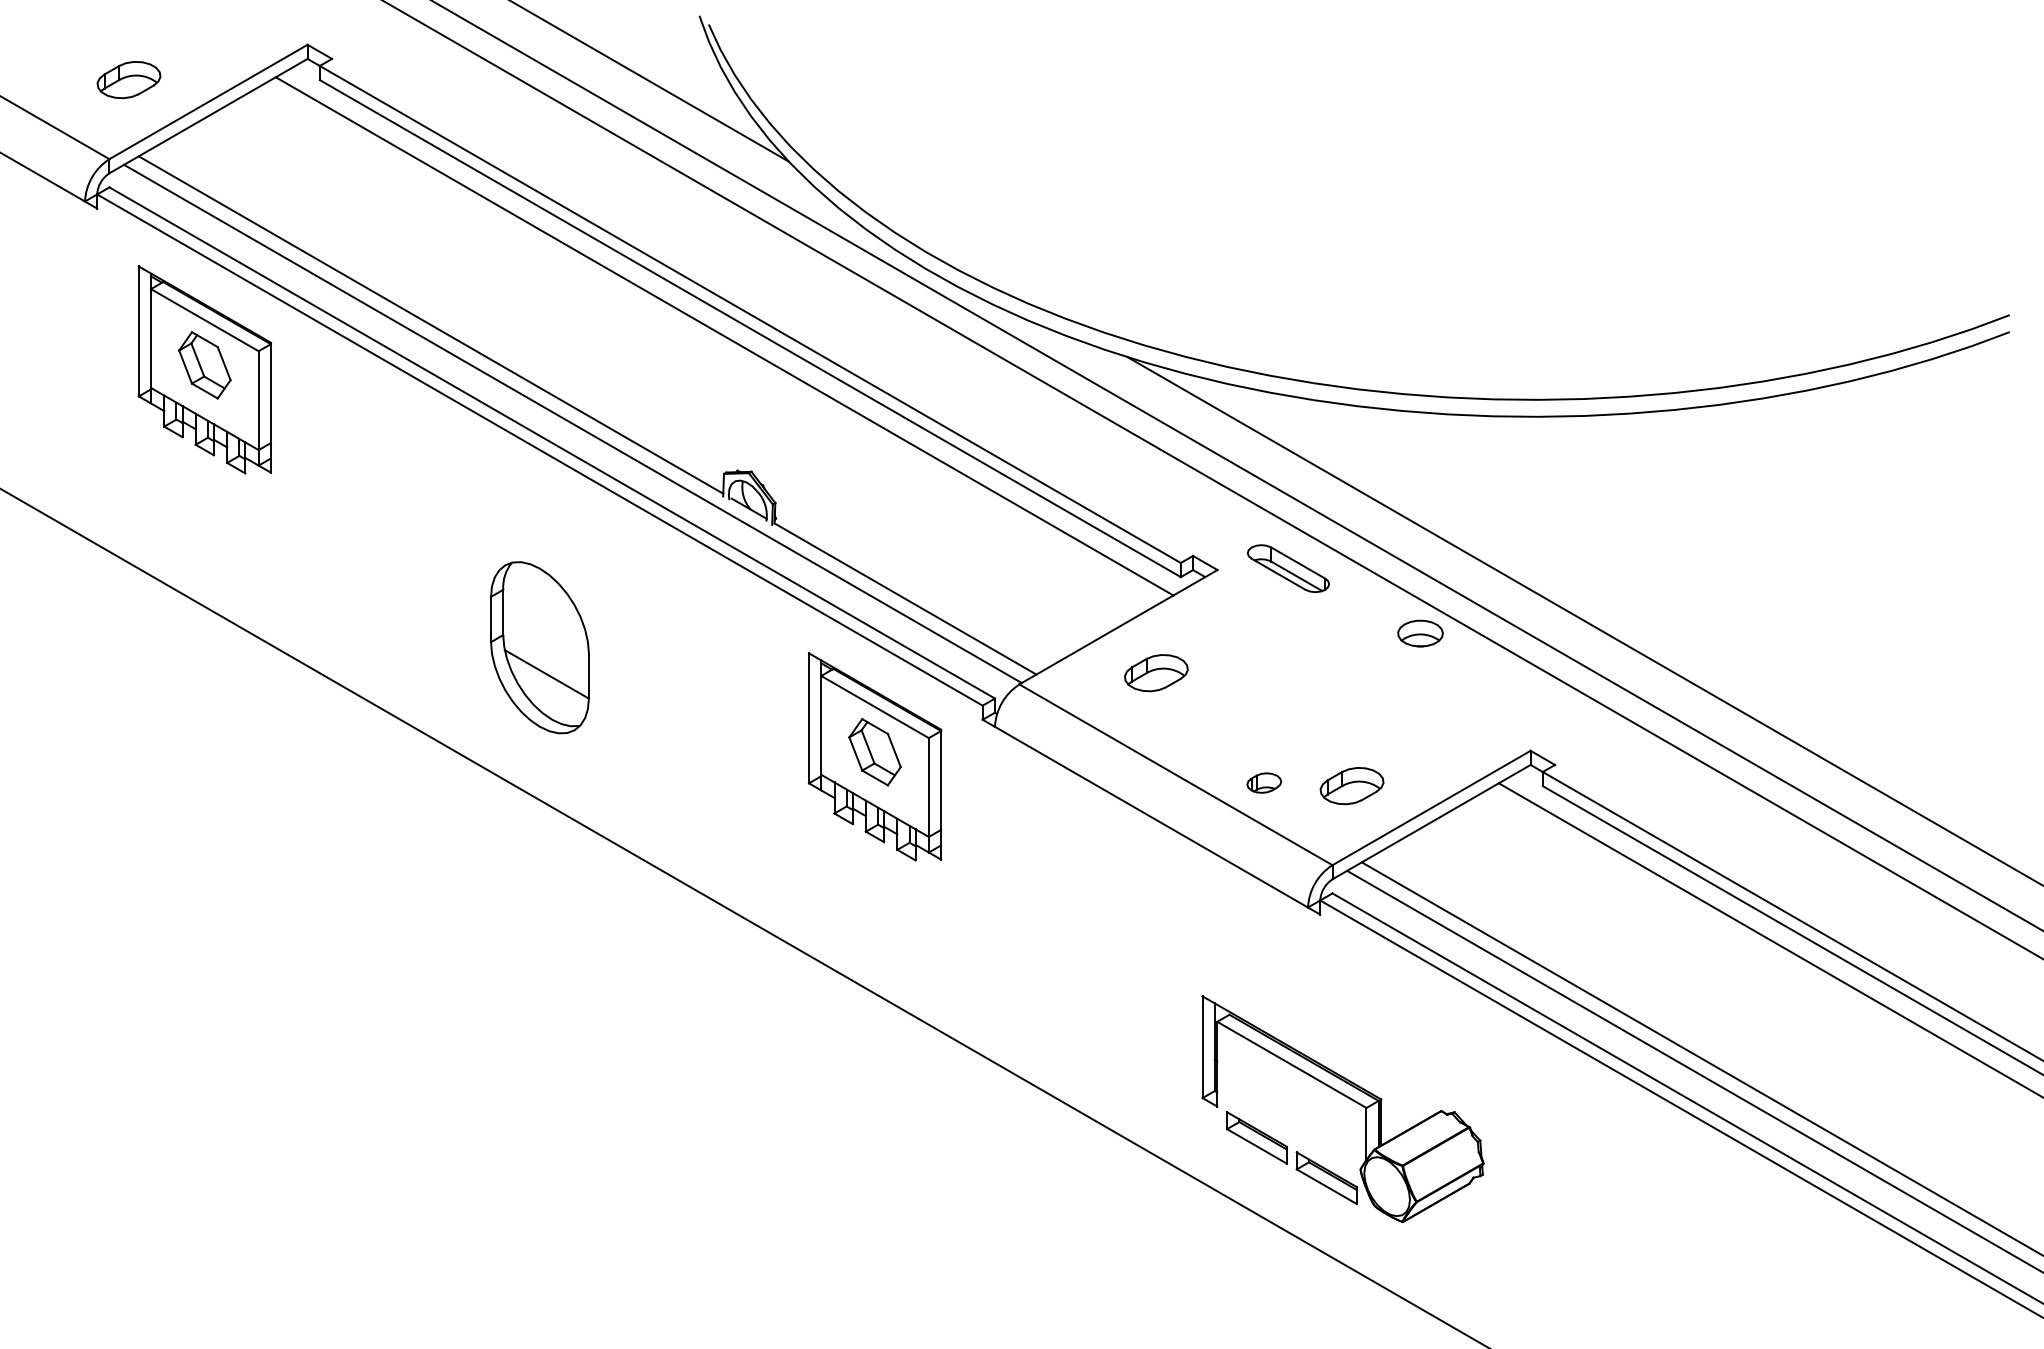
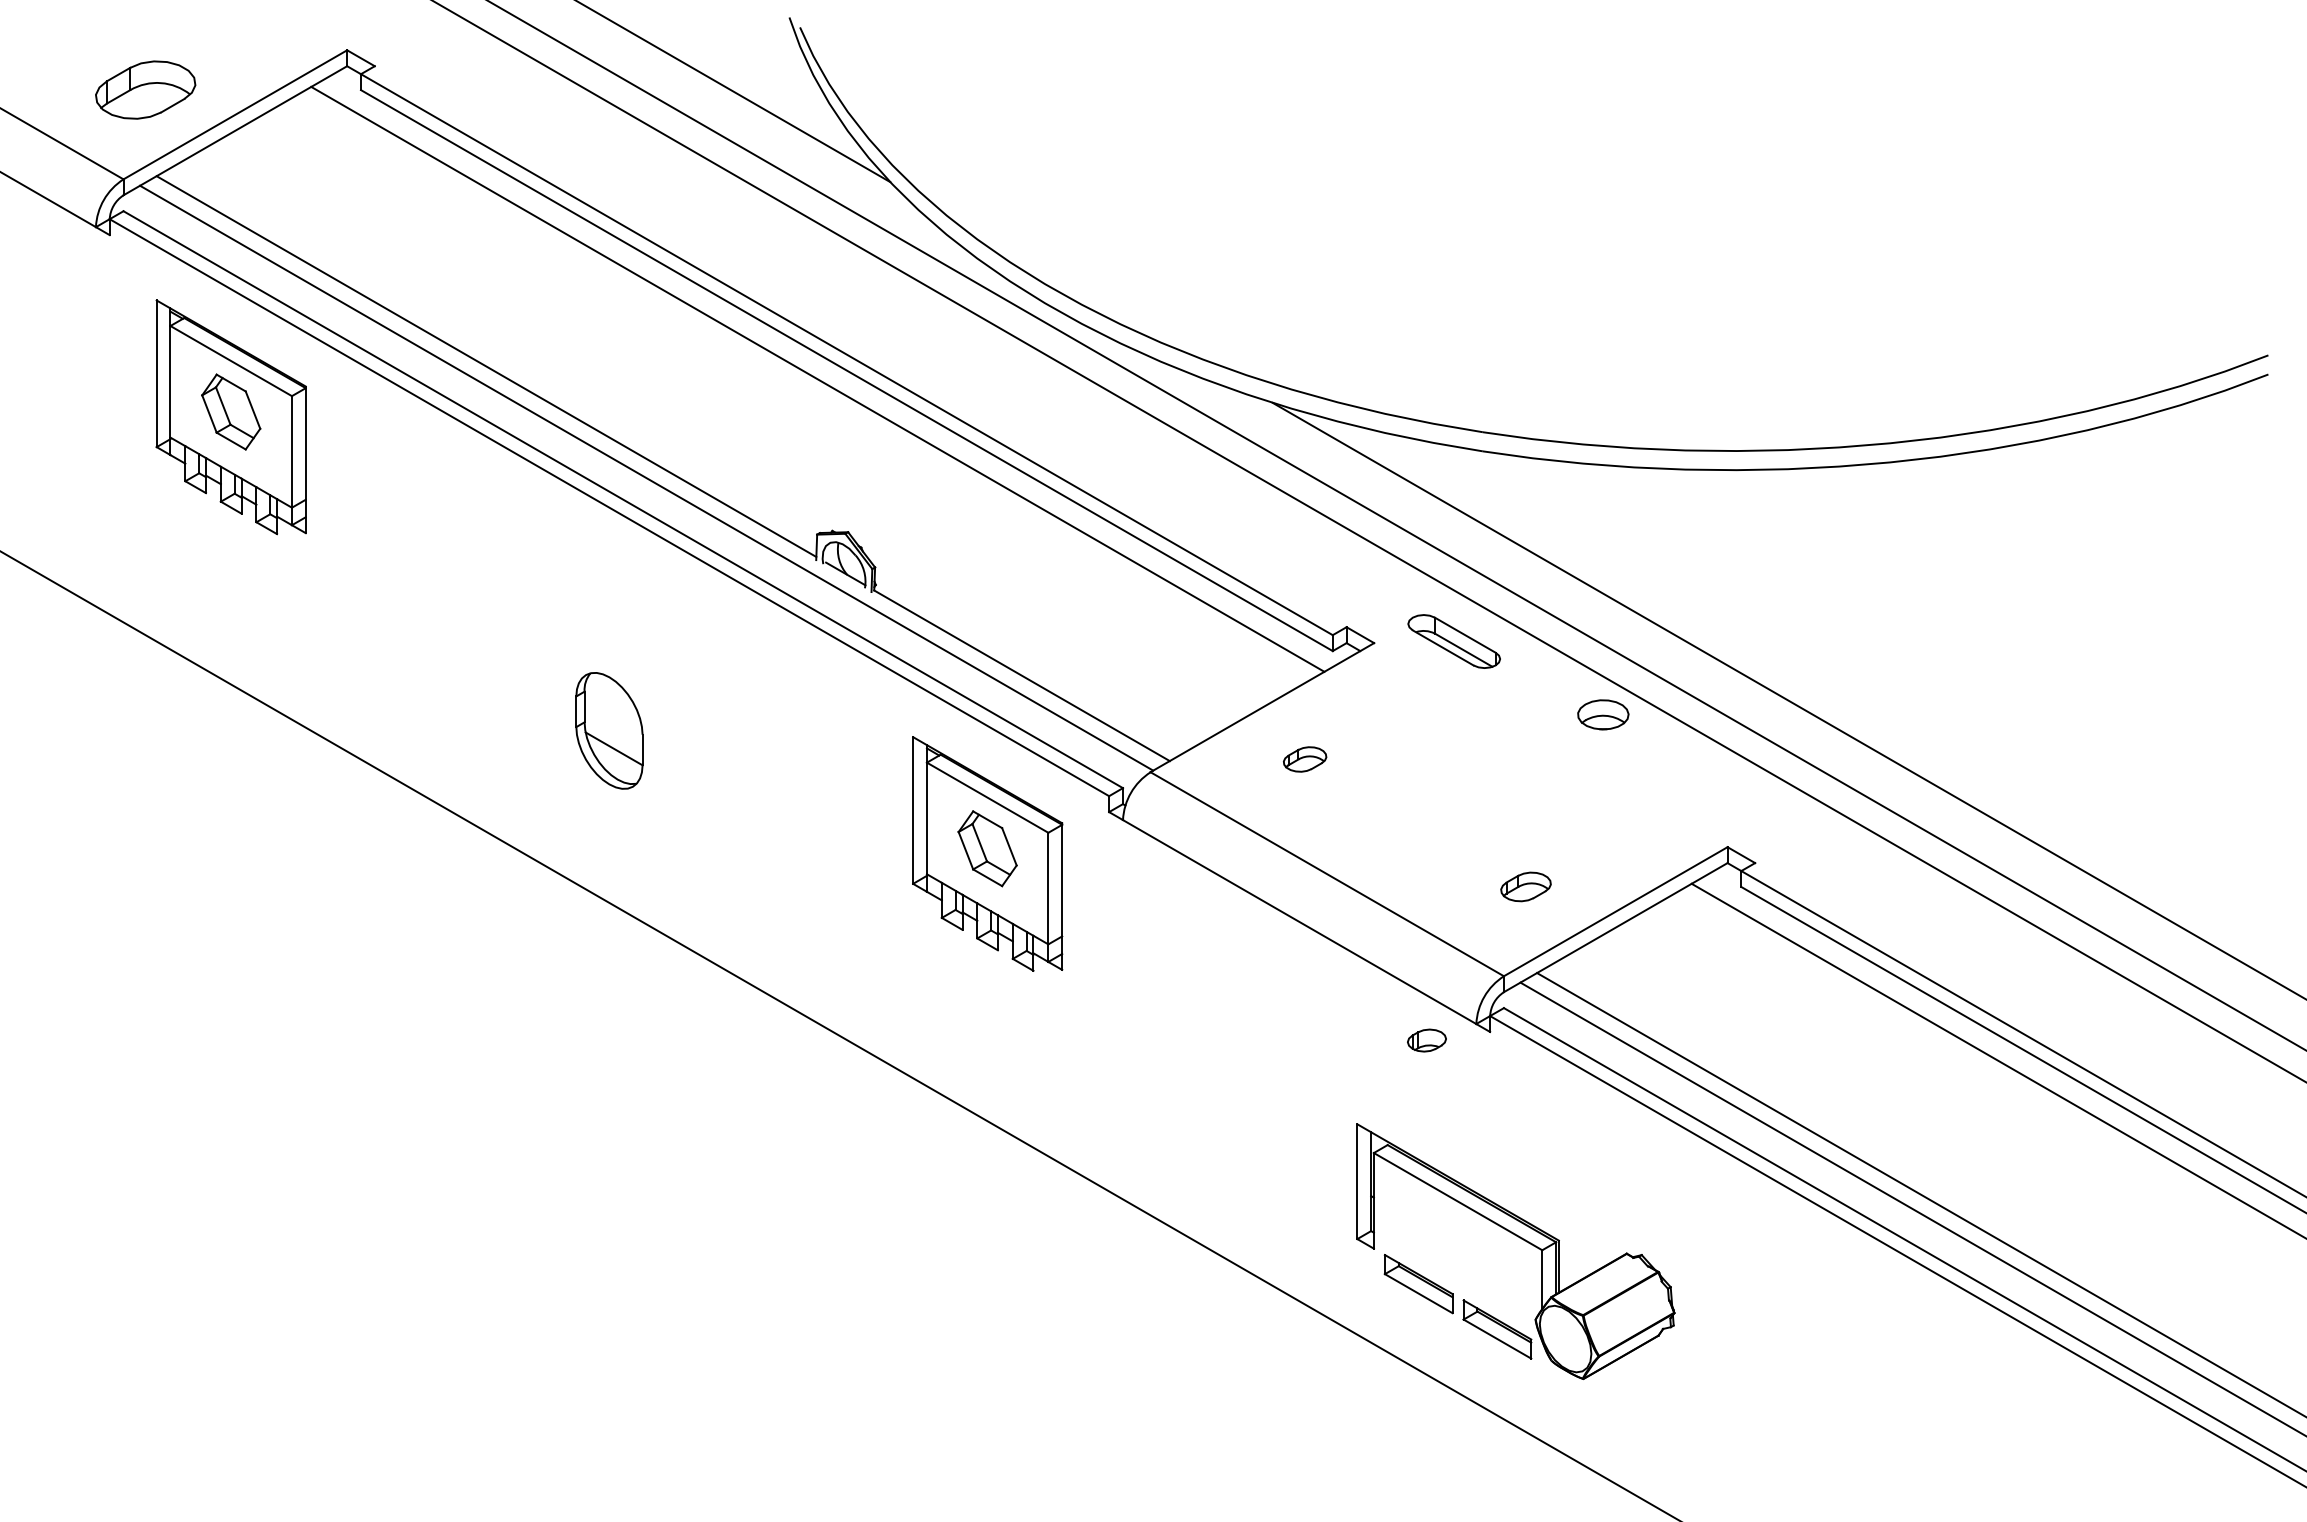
part: (128, 79) -> (145, 89), size x1.4
part: (540, 647) -> (609, 730), size x0.6
part: (1155, 673) -> (1304, 759), size x0.6
part: (1263, 783) -> (1426, 1040), moved
part: (1351, 785) -> (1525, 886), size x0.7

